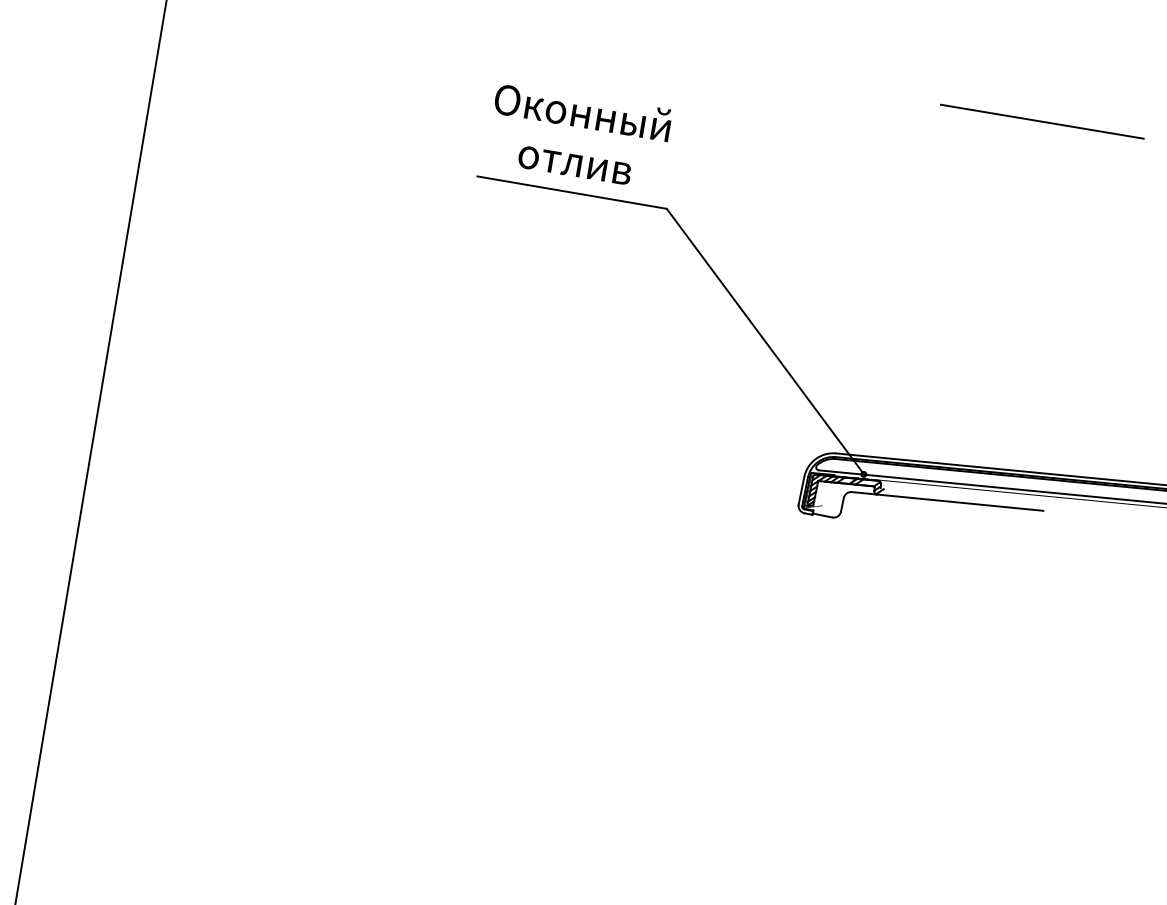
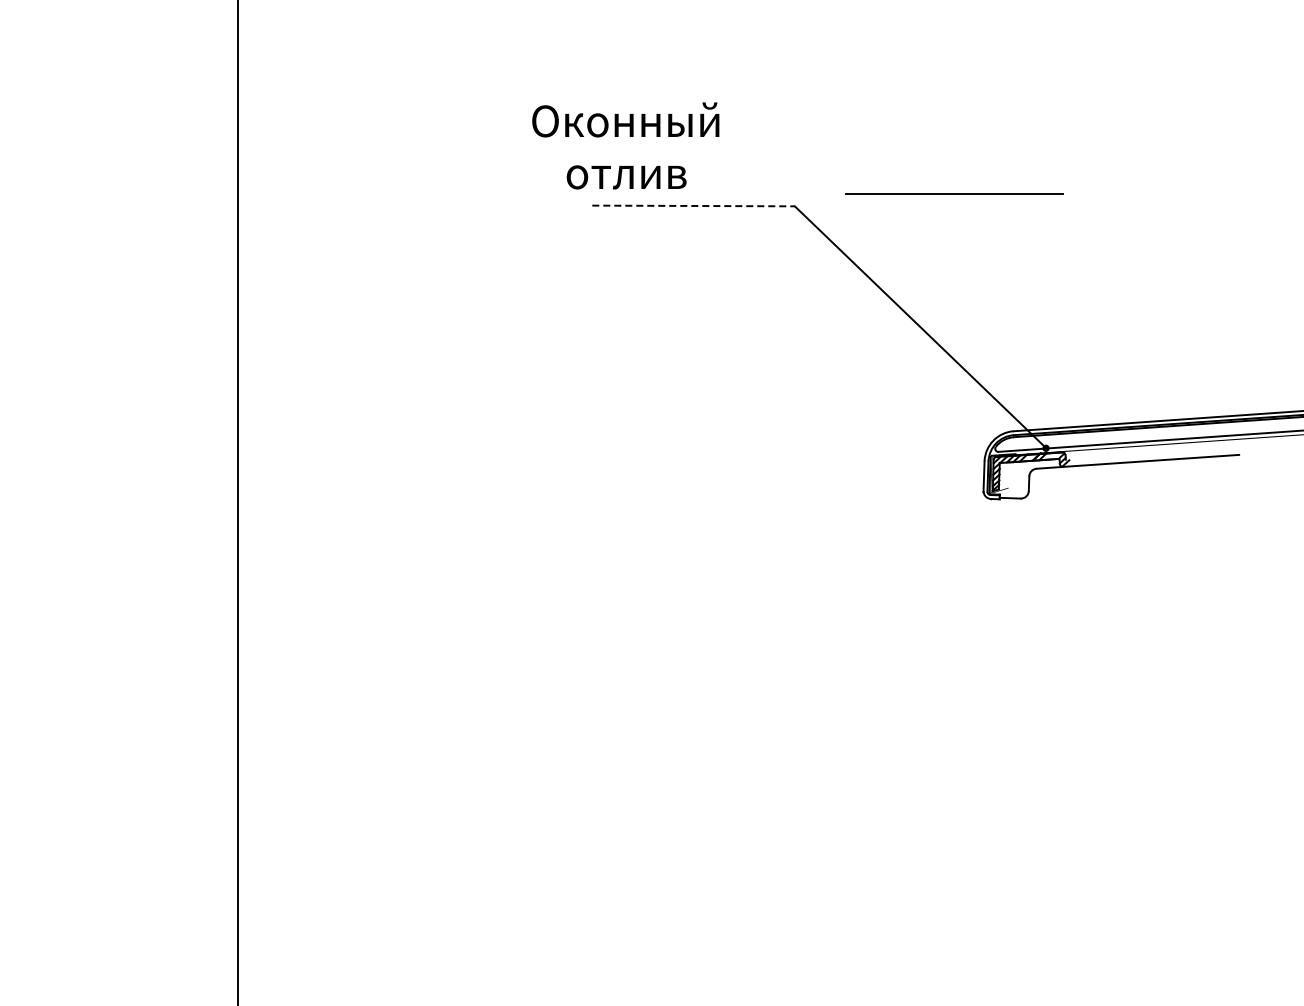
line: (1042, 120) -> (954, 193), moved
text: (578, 135) -> (625, 145), moved
line: (573, 192) -> (694, 205), solid -> dashed

